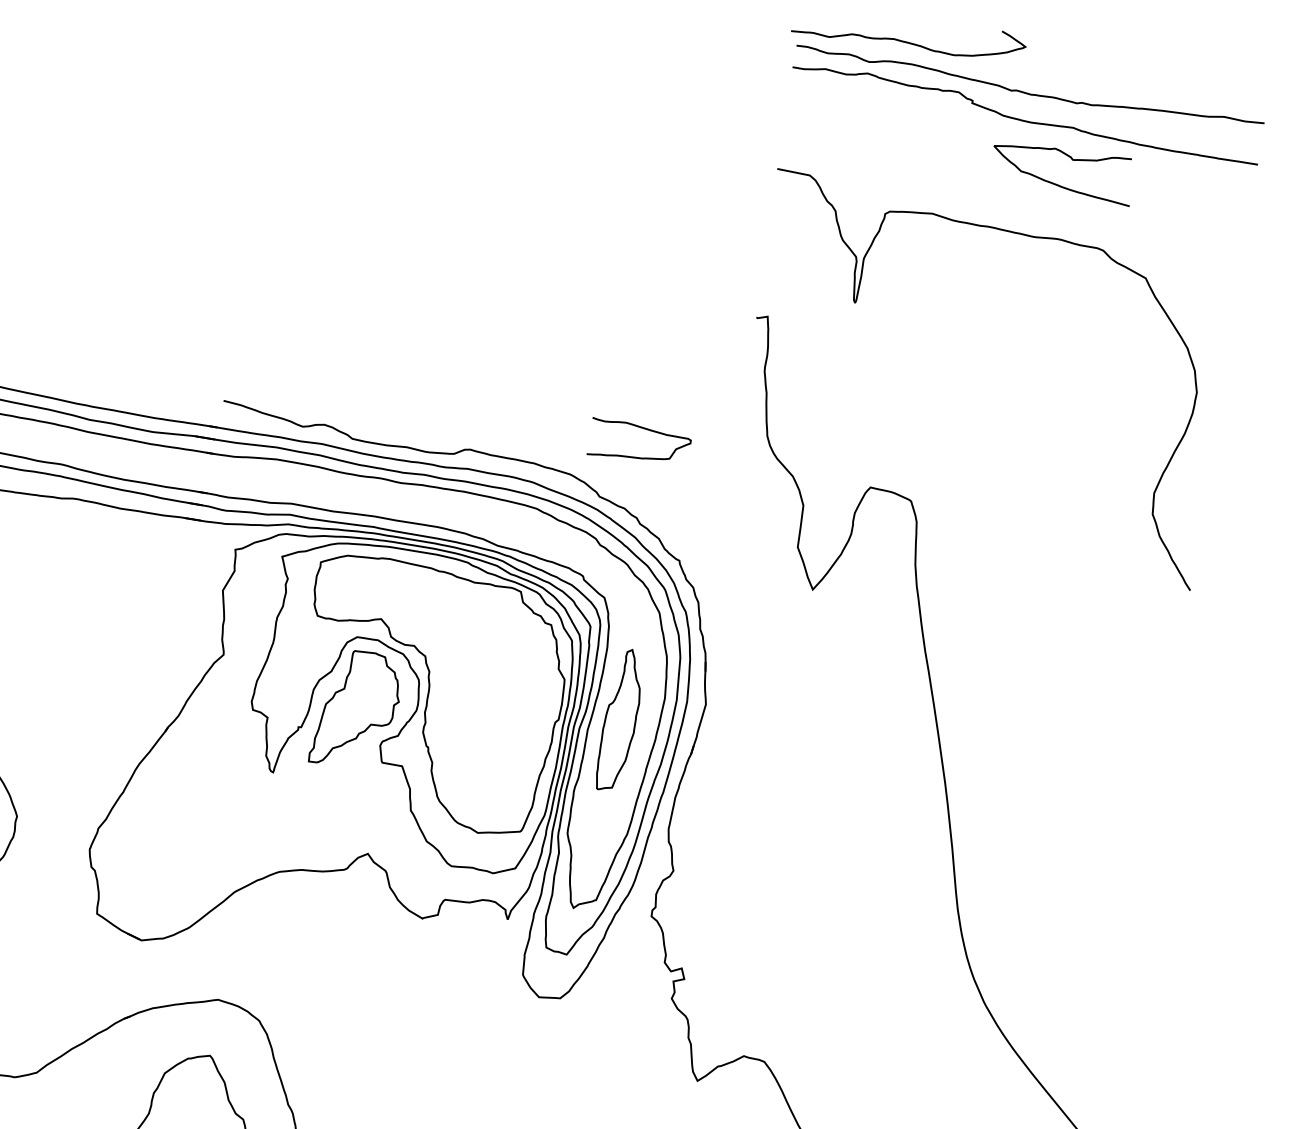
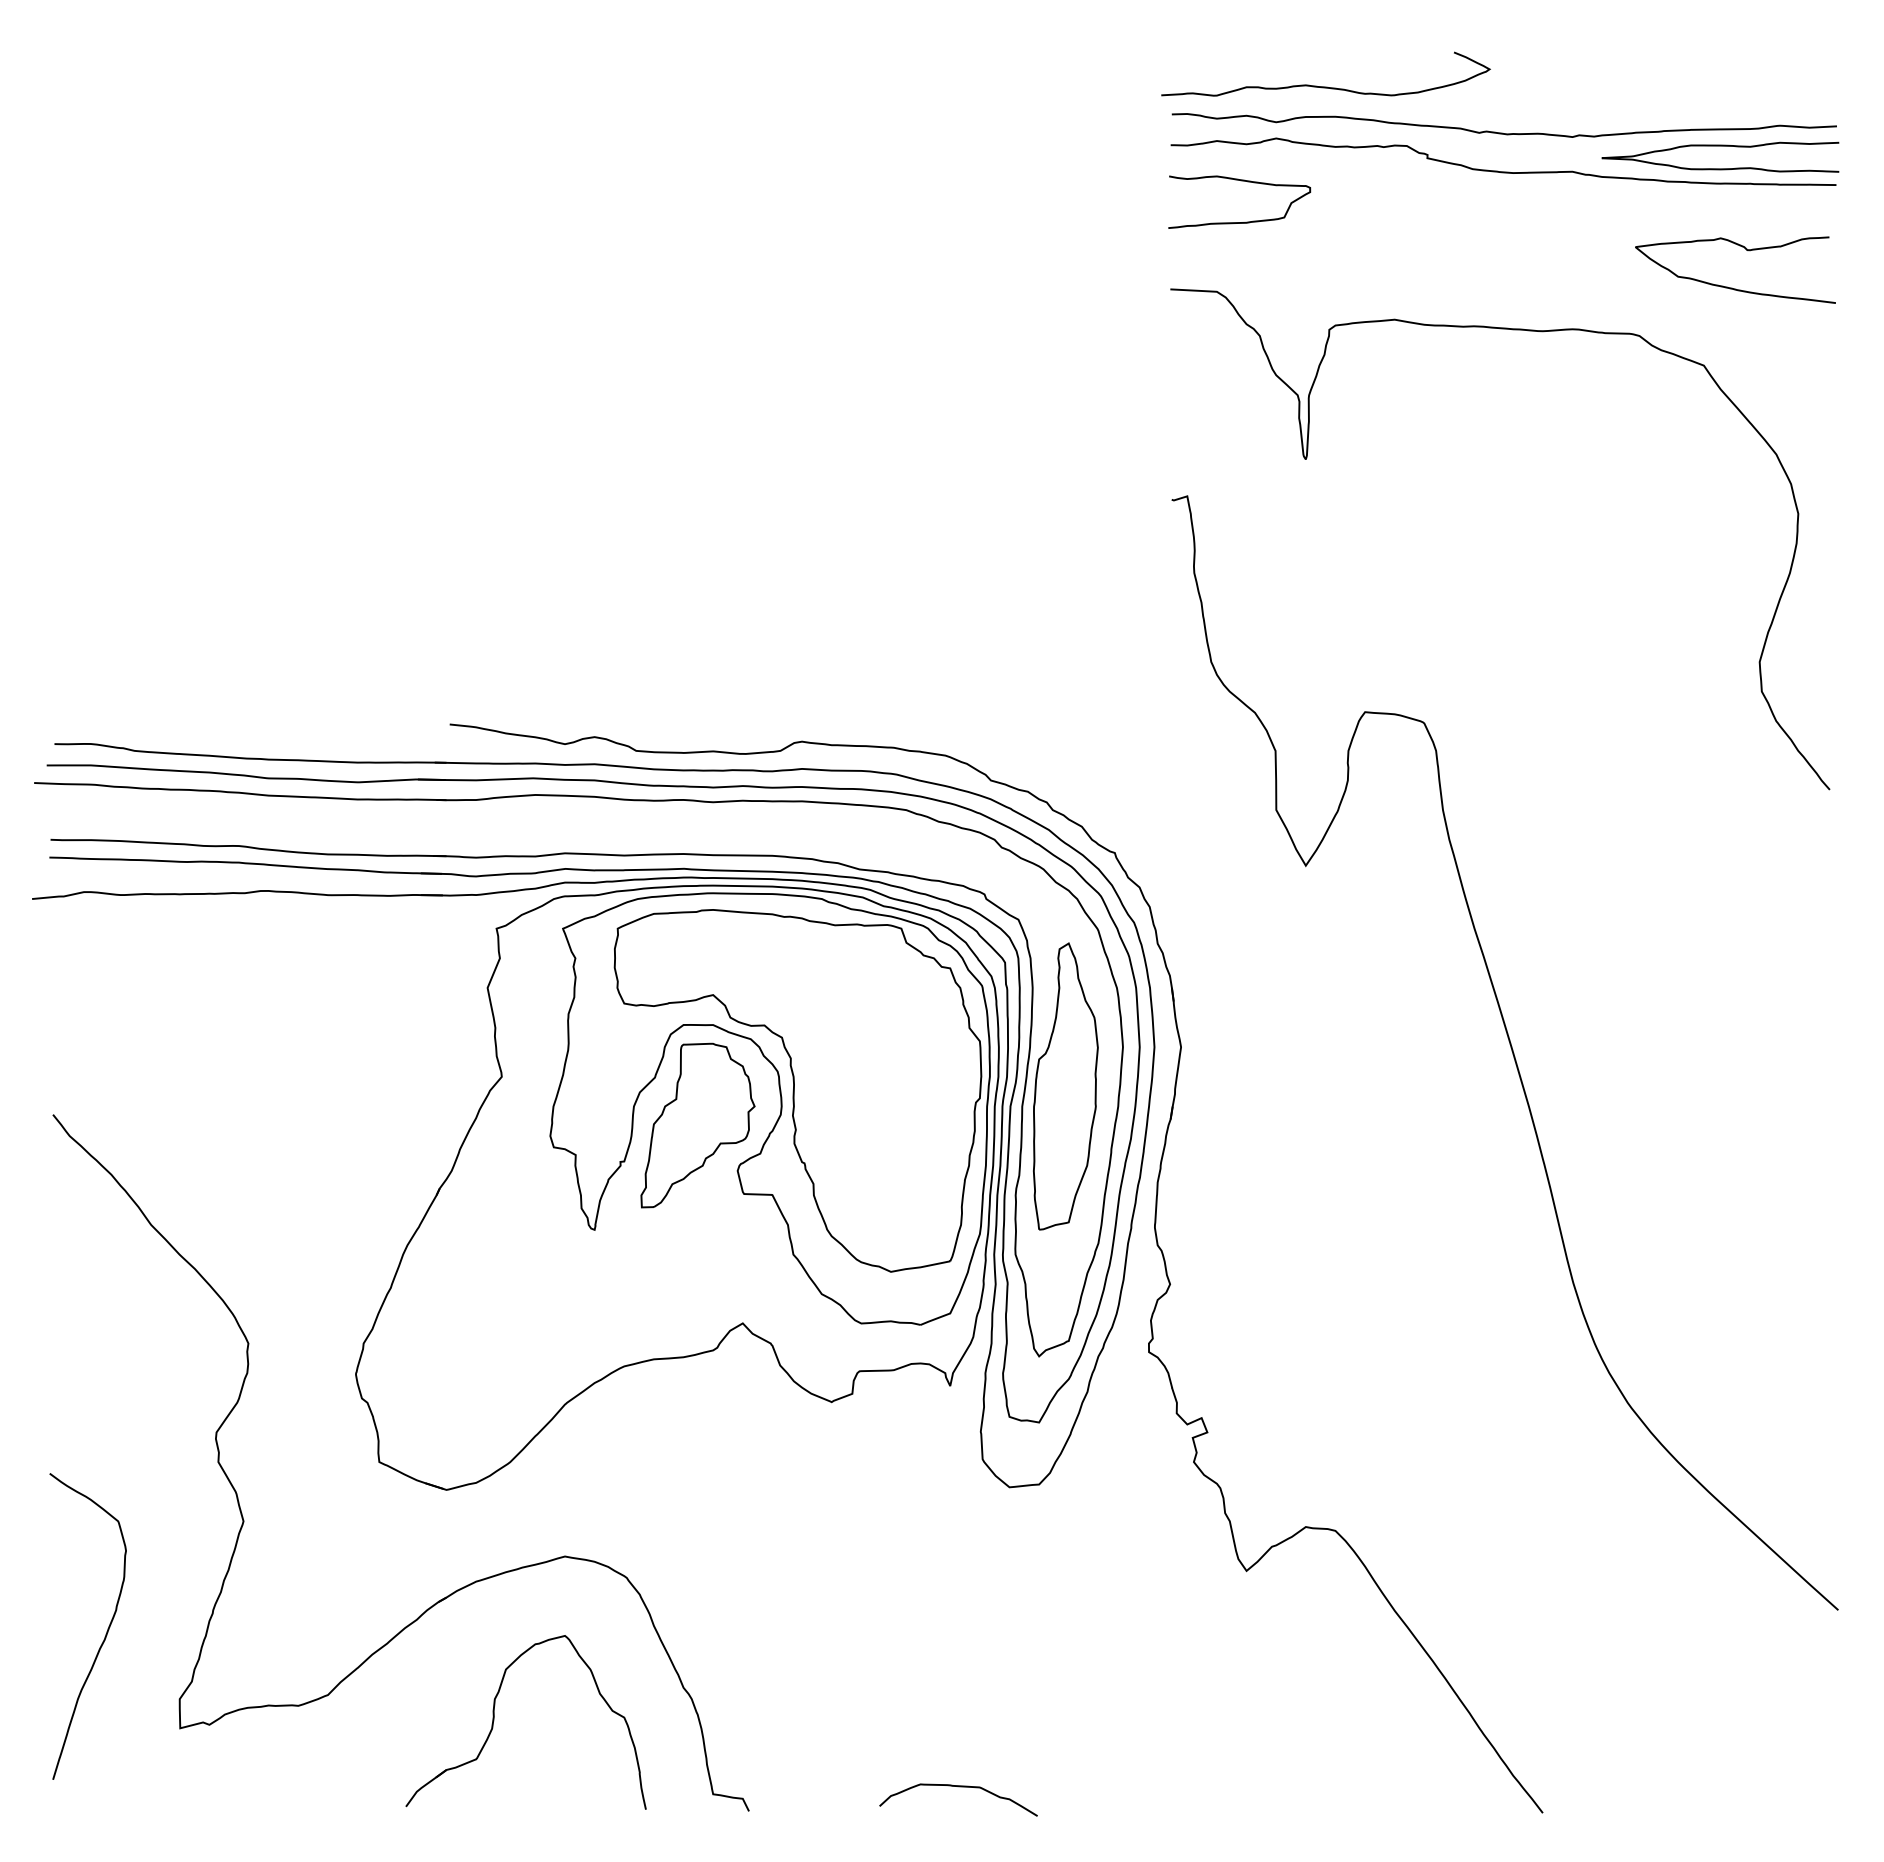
curve: (1180, 125) -> (1720, 146), added
curve: (1058, 184) -> (1732, 287), moved
curve: (643, 428) -> (1241, 181), moved
part: (620, 720) -> (1065, 1086), size x1.43

